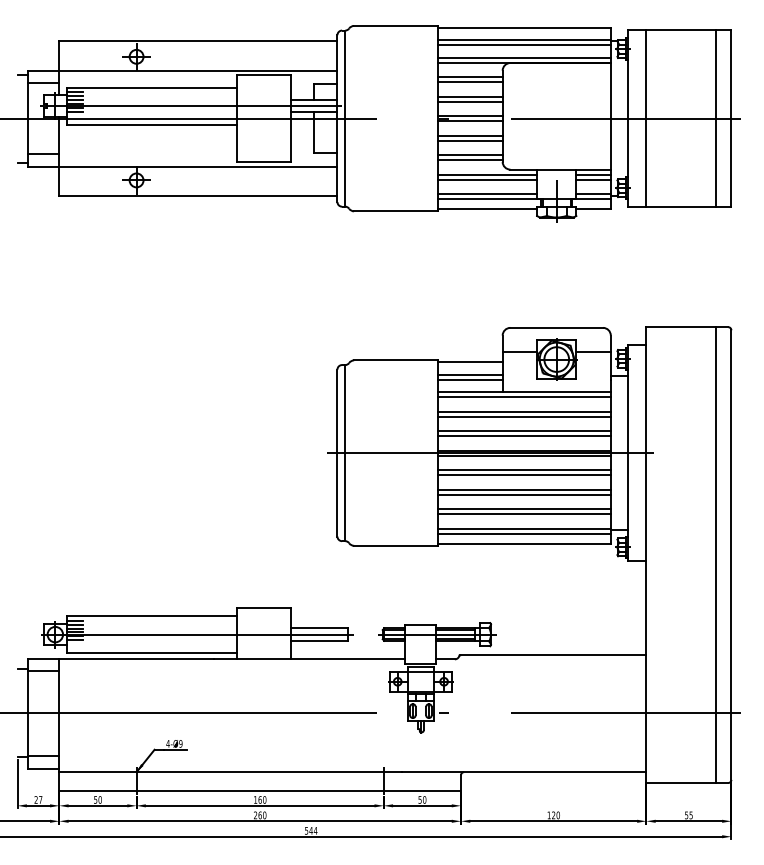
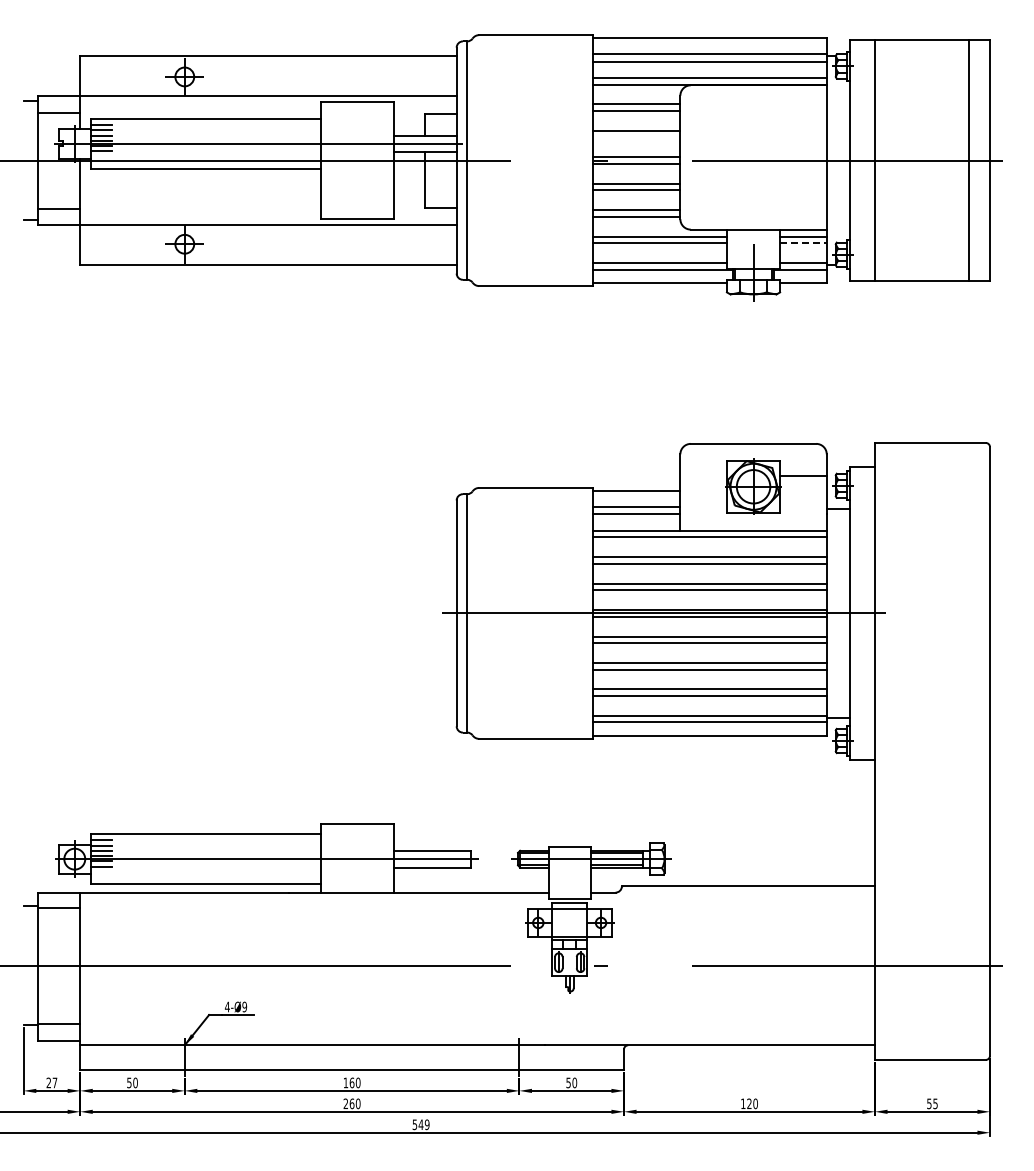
line: (470, 101) -> (636, 137), removed
line: (593, 179) -> (803, 243), solid -> dashed
line: (519, 351) -> (703, 476), removed
line: (716, 554) -> (969, 750), removed
text: (315, 830) -> (426, 1124), 544 -> 549

